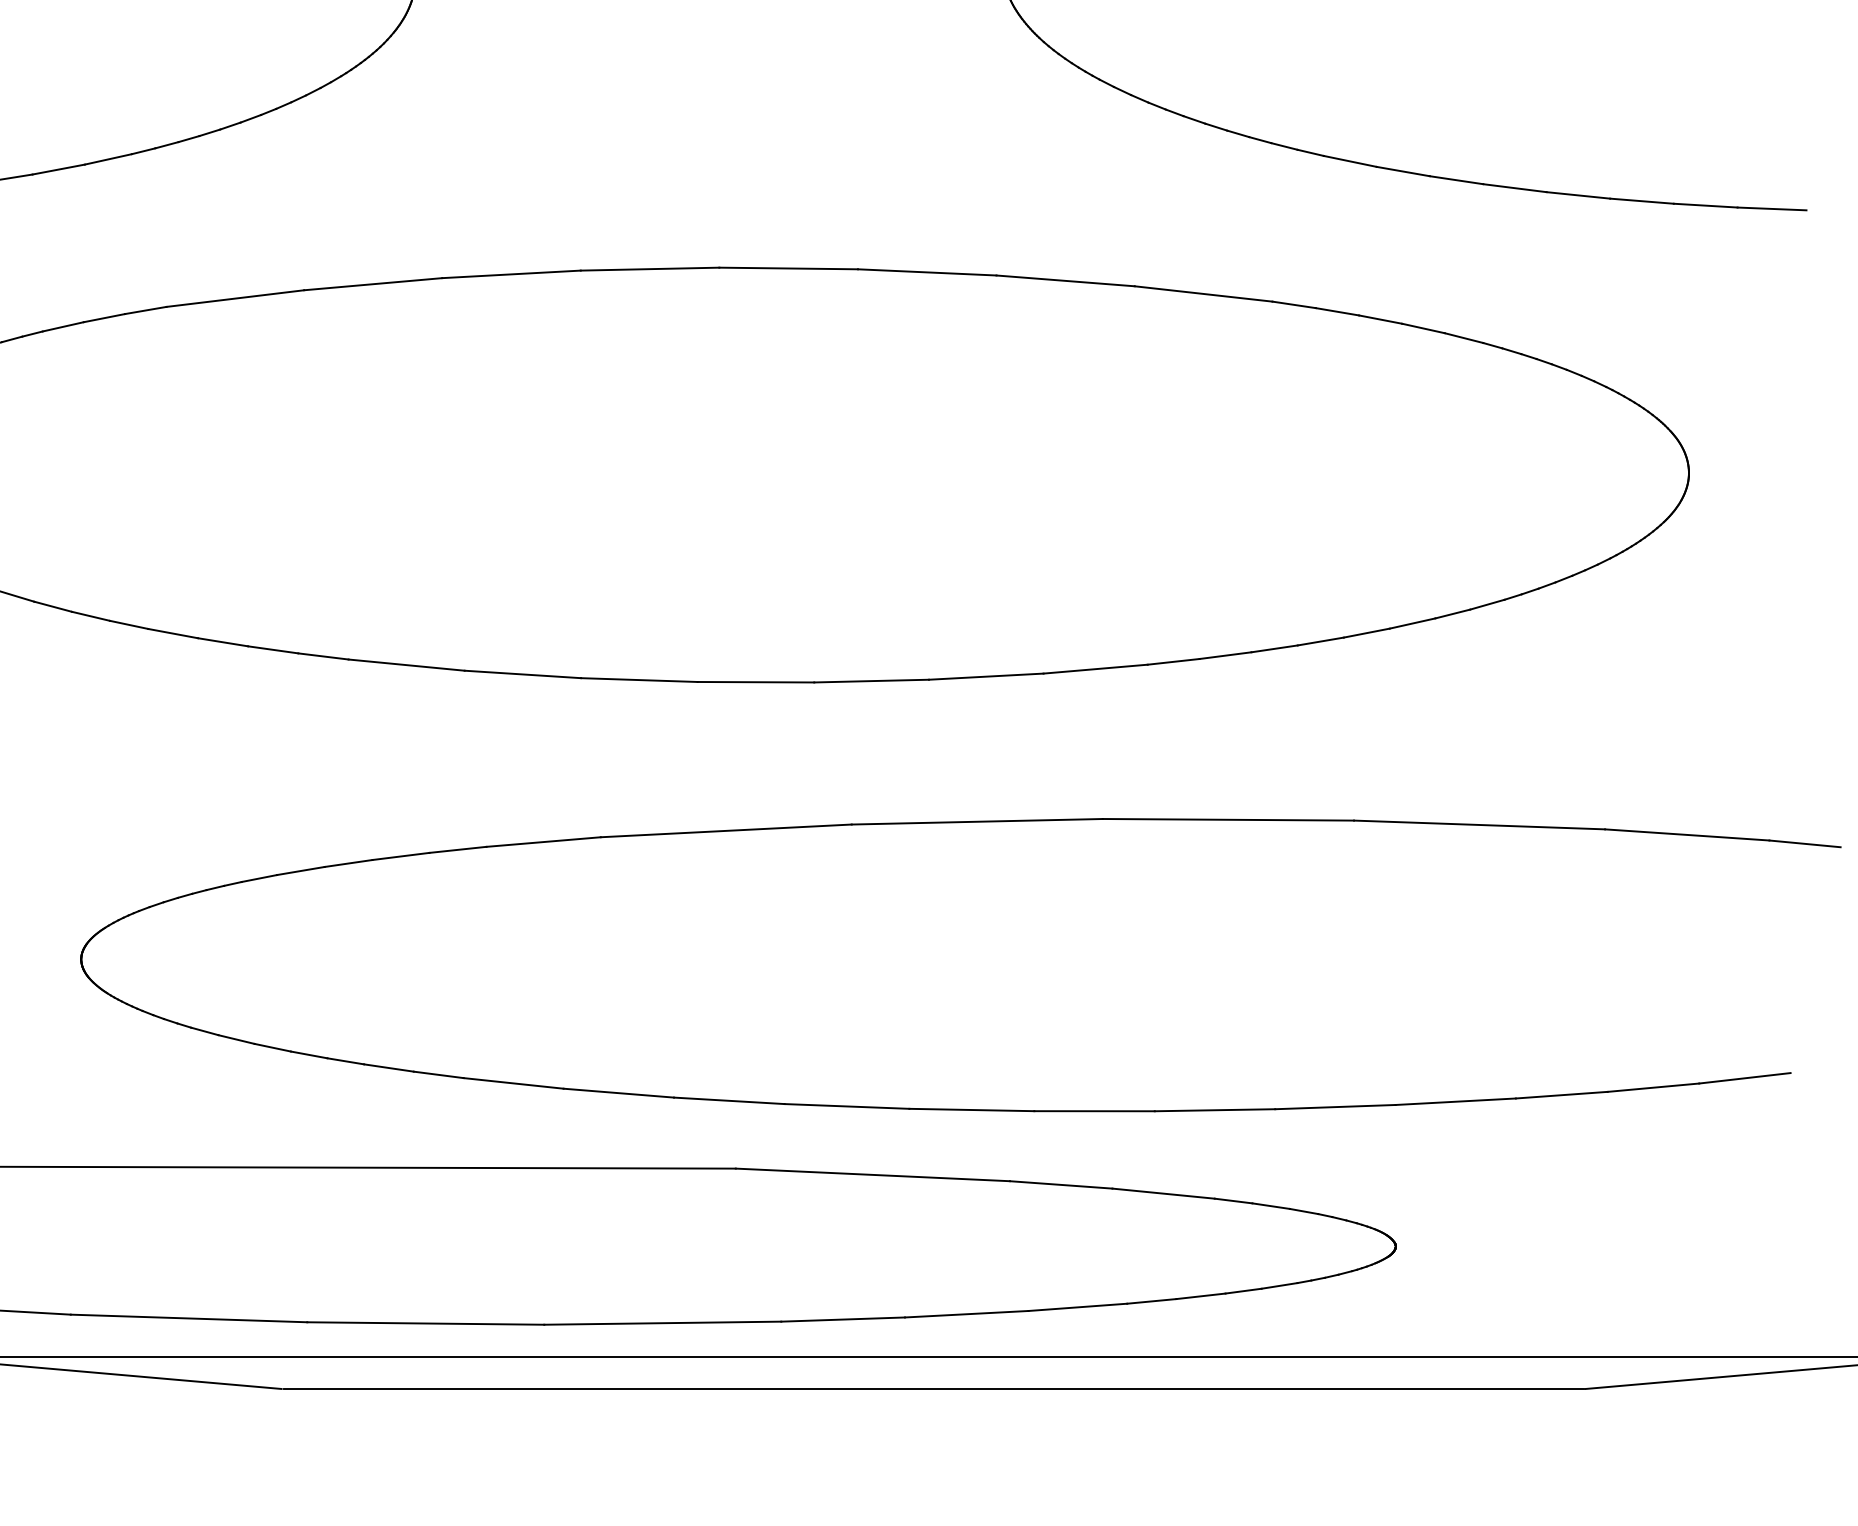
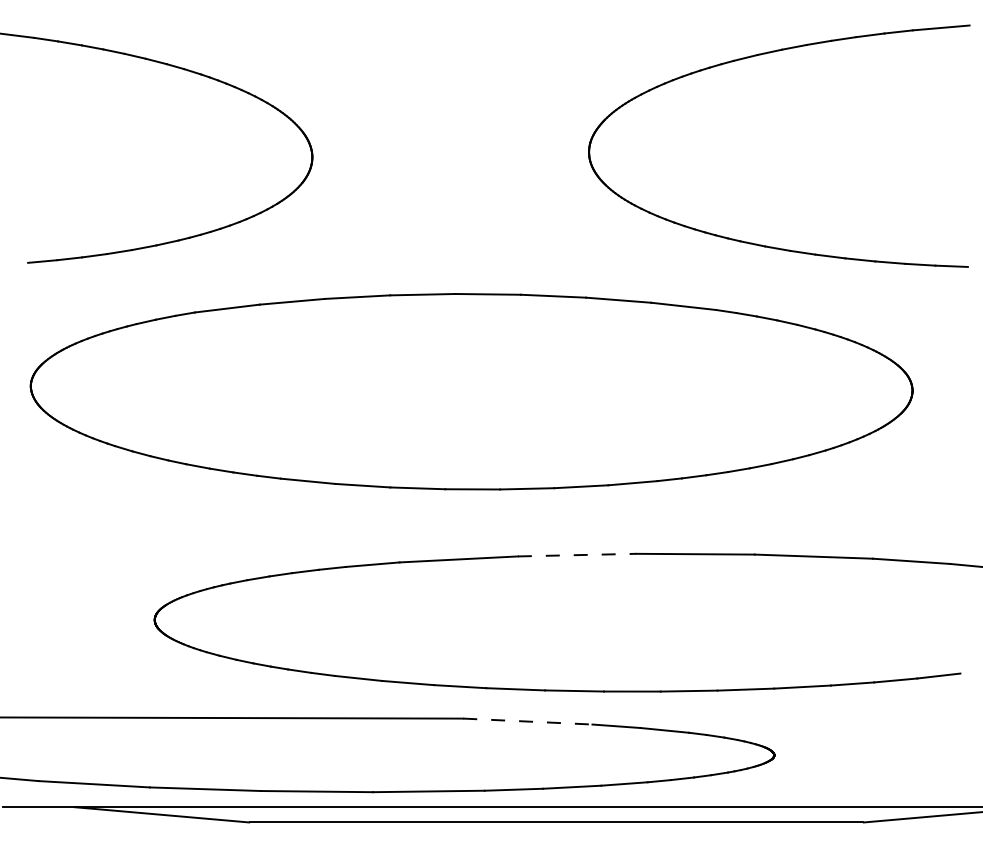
line: (978, 822) -> (577, 555), solid -> dashed
line: (872, 1174) -> (527, 721), solid -> dashed

